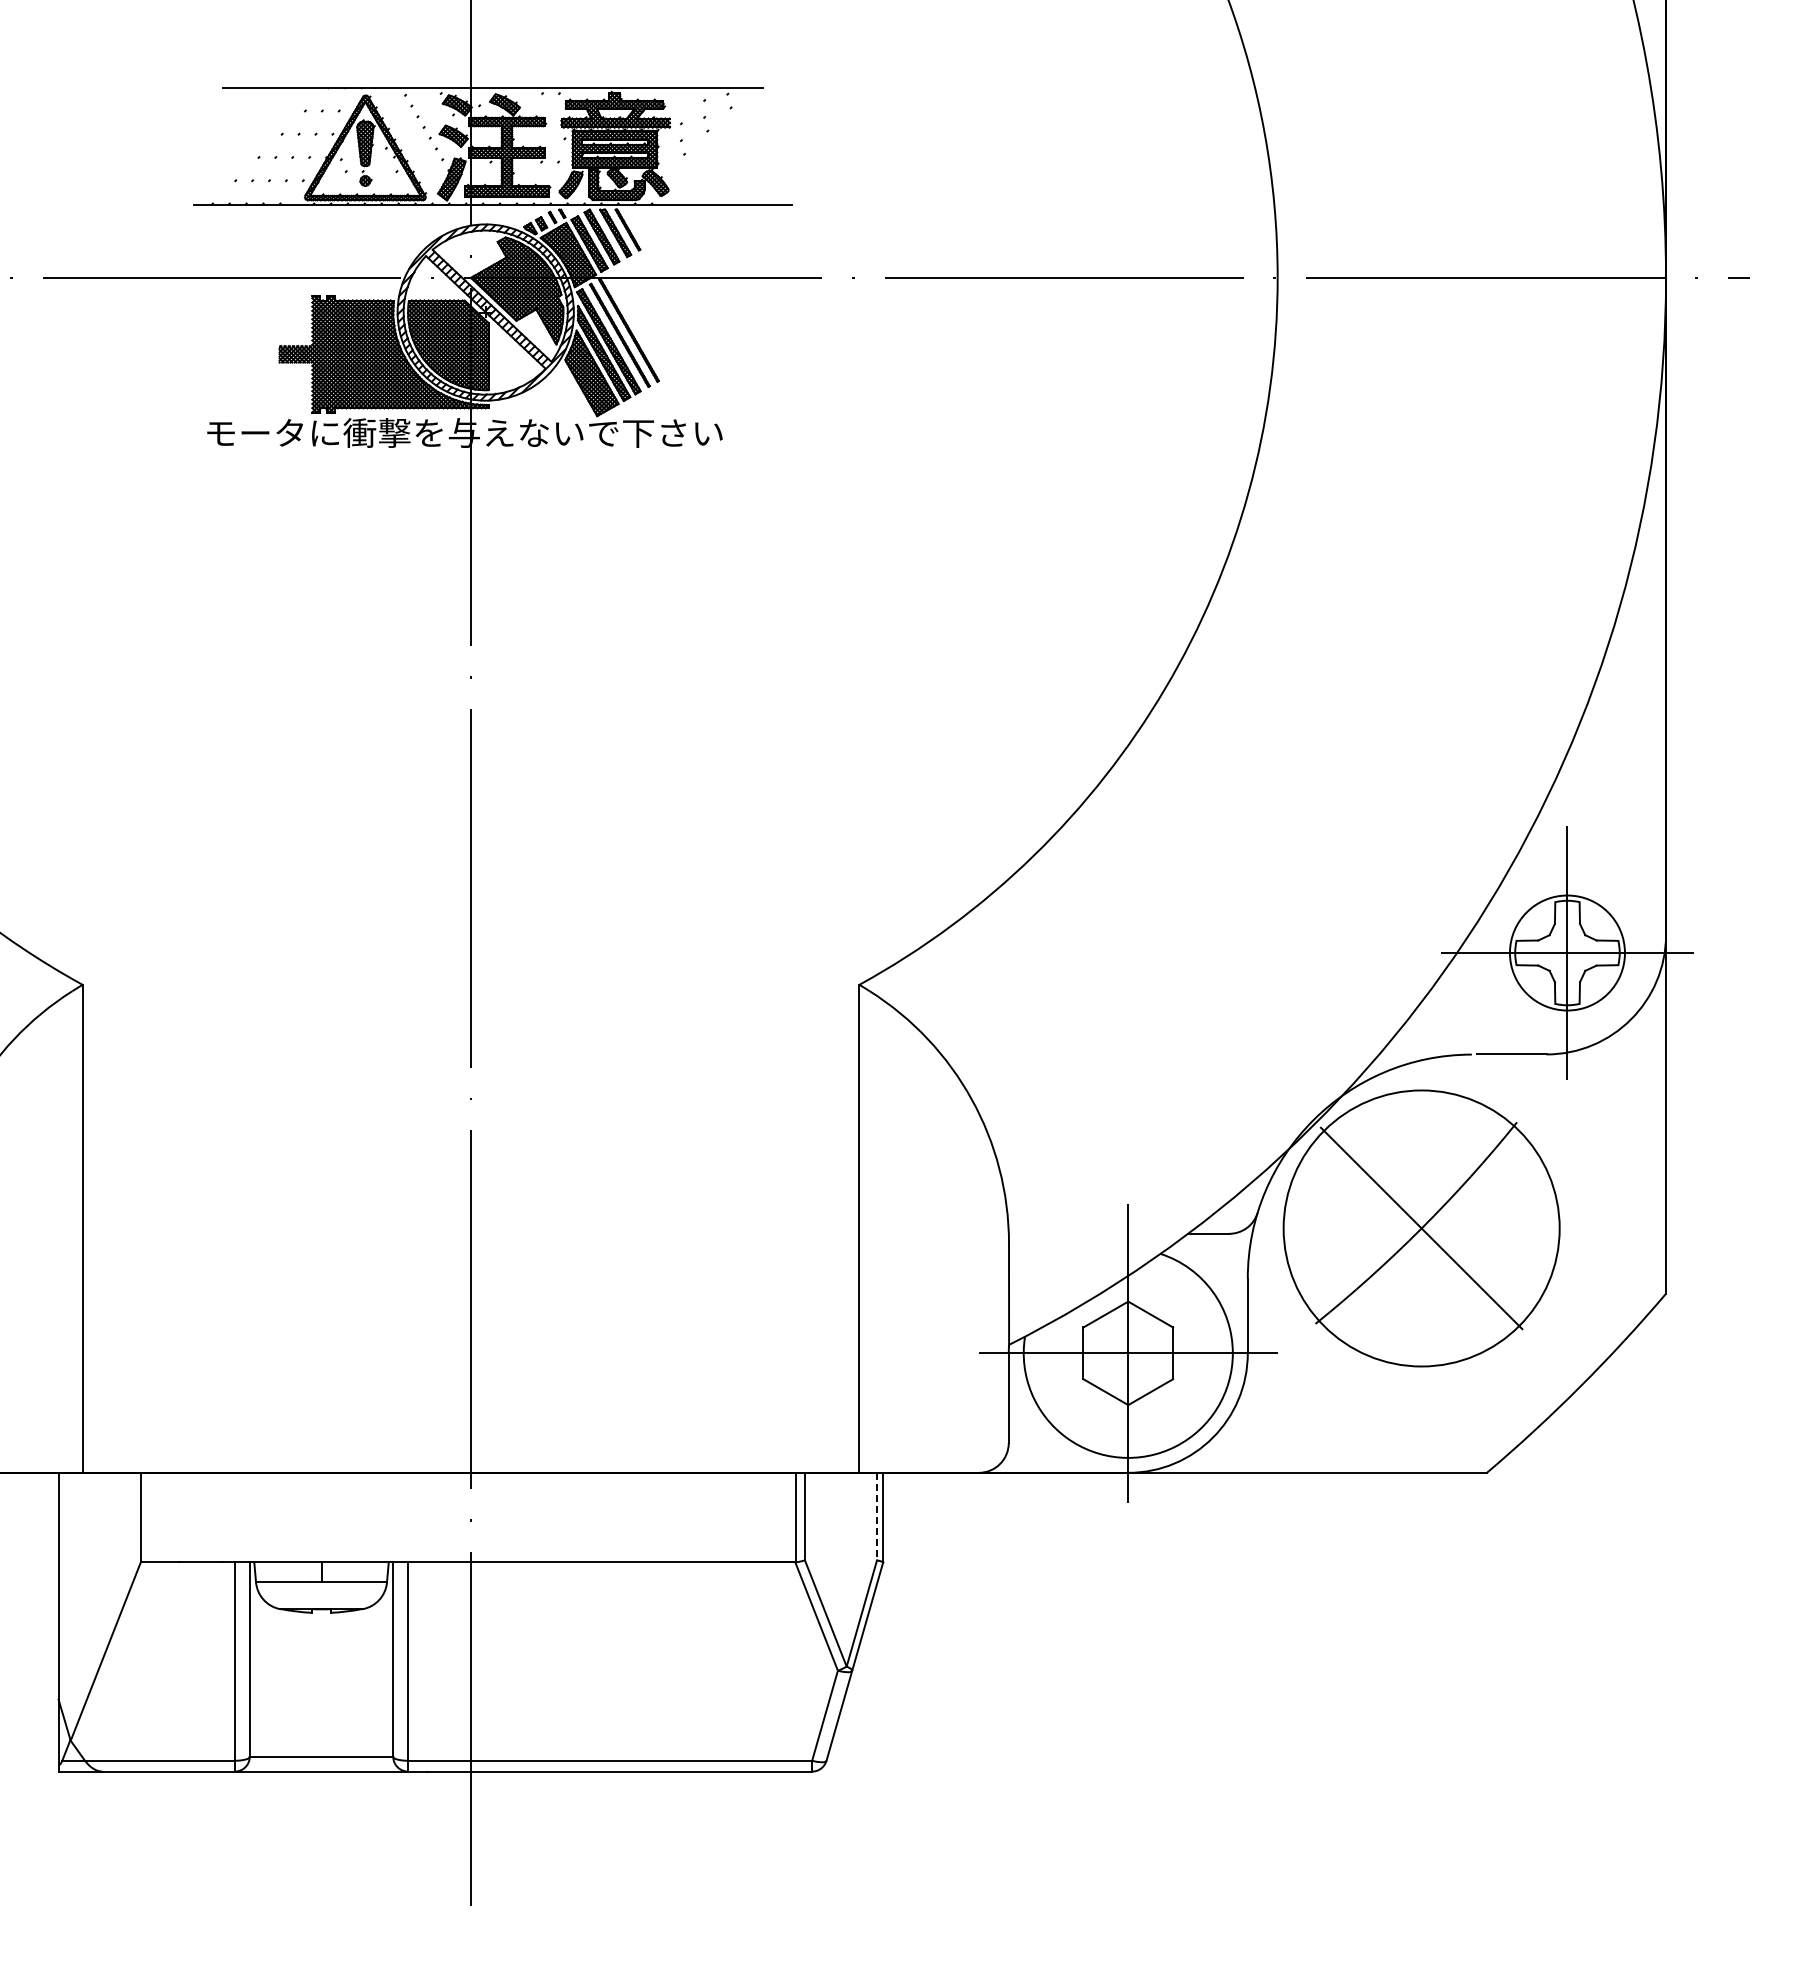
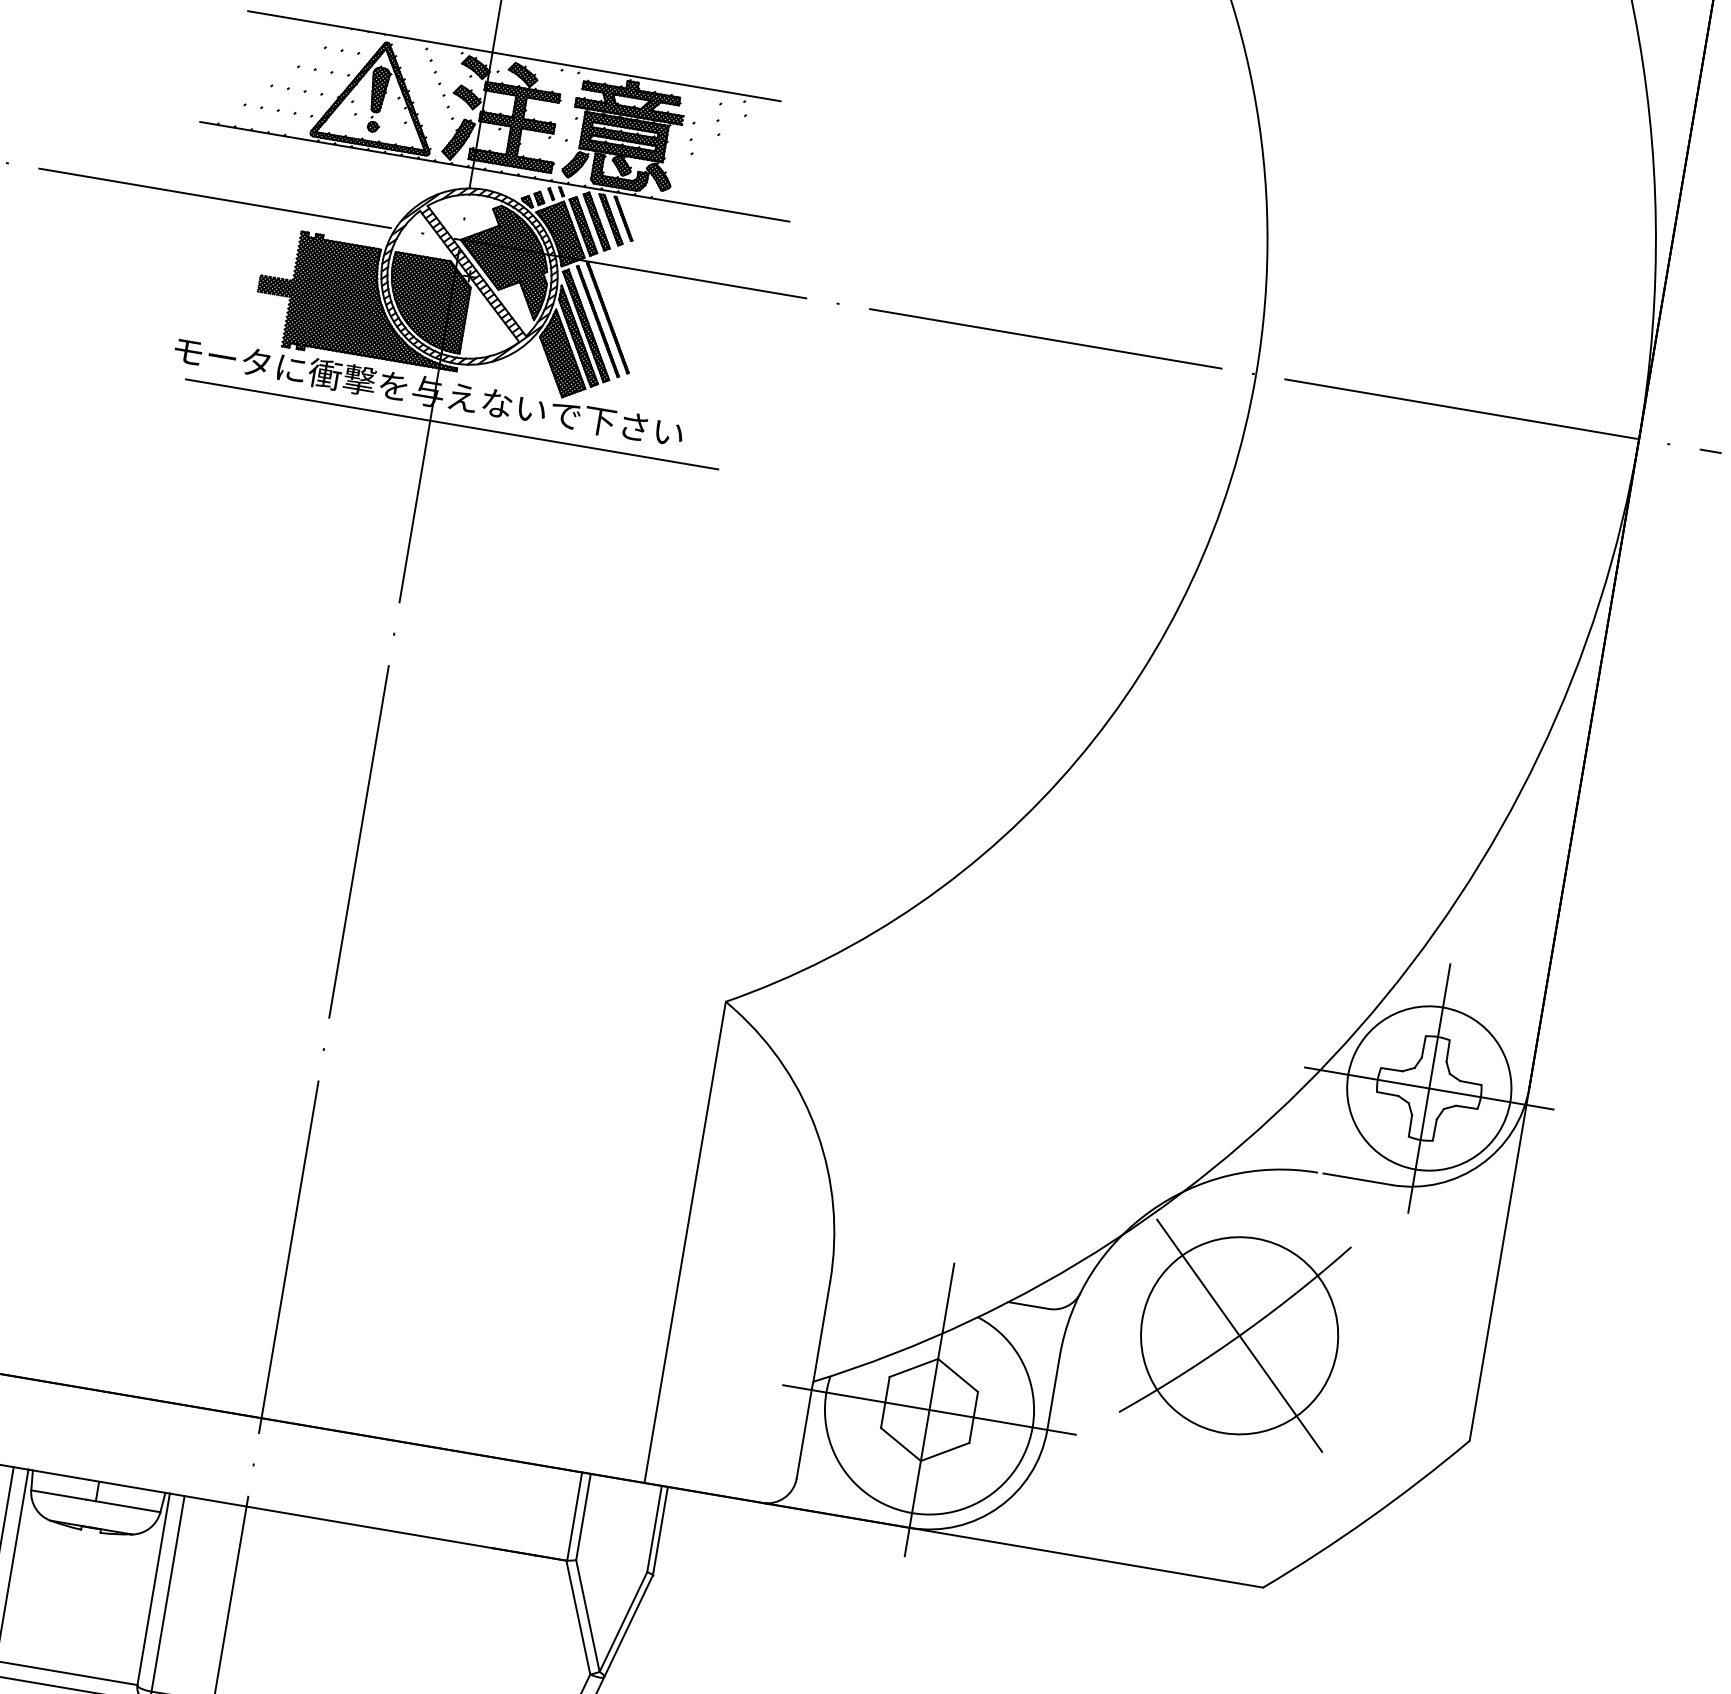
line: (493, 461) -> (452, 424), added
circle: (1567, 952) -> (1429, 1087), size x1.43
circle: (1421, 1228) -> (1239, 1335), size x0.71
line: (877, 1516) -> (655, 1529), dashed -> solid

